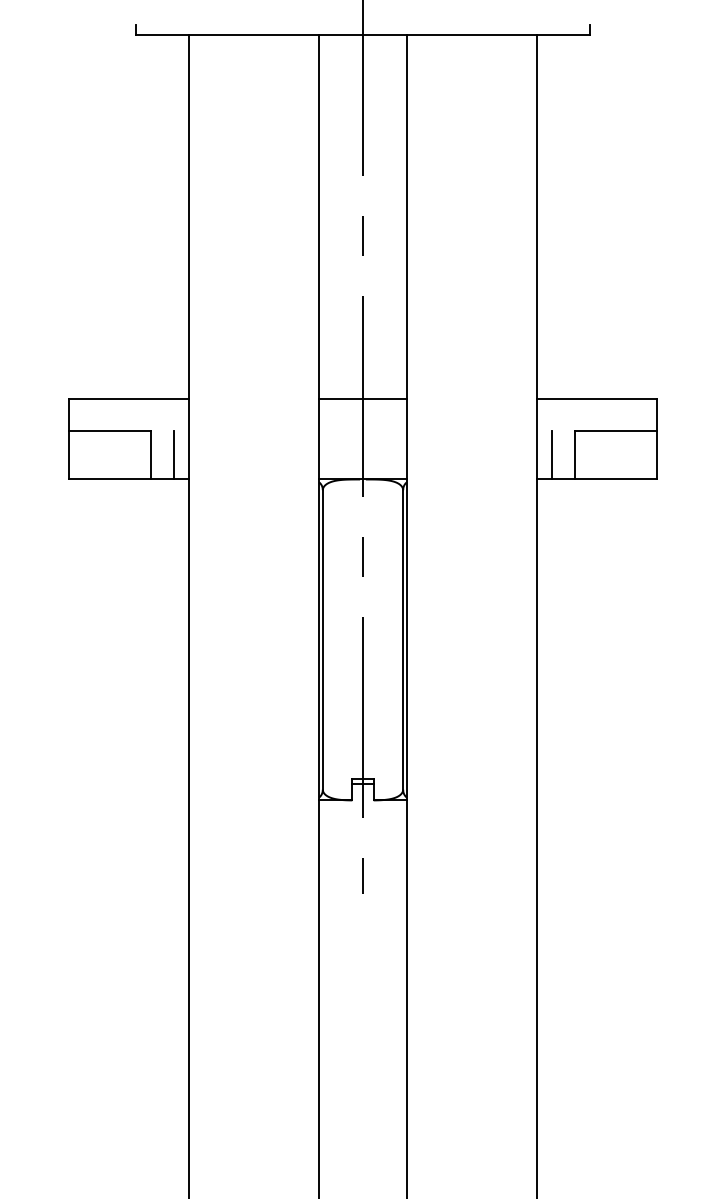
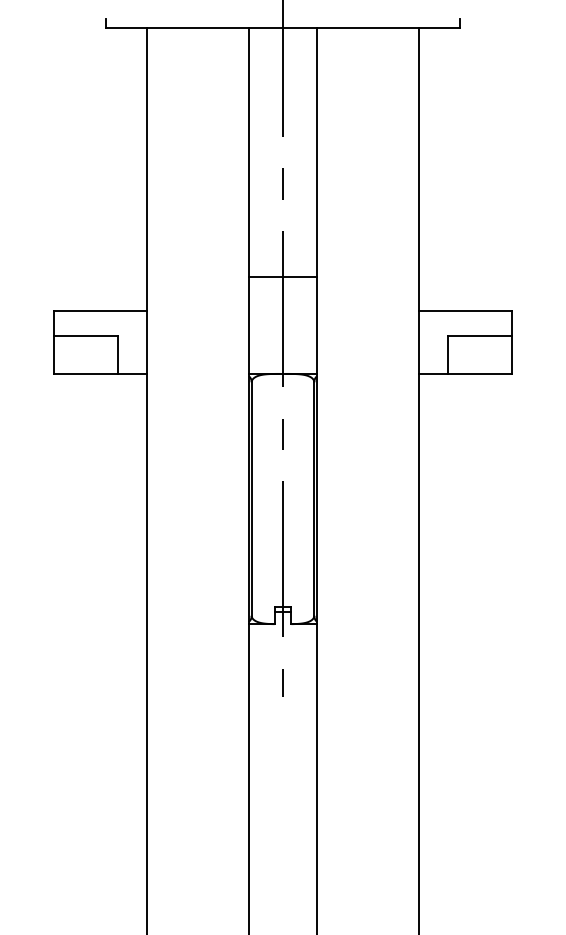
line: (362, 399) -> (282, 277), moved
line: (174, 455) -> (136, 355), removed
line: (551, 455) -> (429, 355), removed

